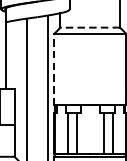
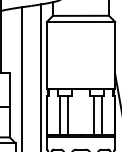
line: (89, 27) -> (80, 15), dashed -> solid
line: (53, 68) -> (46, 54), dashed -> solid

